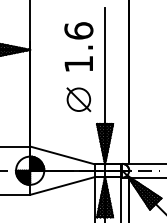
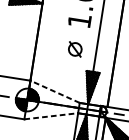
part: (78, 99) -> (74, 49), size x0.7
line: (61, 155) -> (54, 91), solid -> dashed
line: (62, 185) -> (51, 115), solid -> dashed

